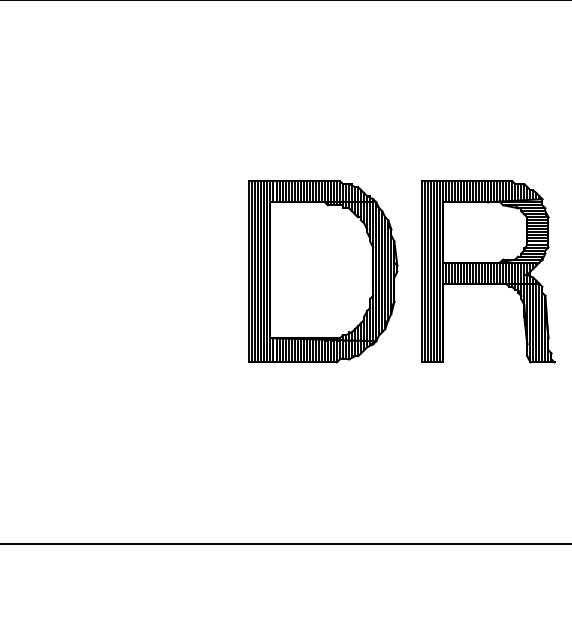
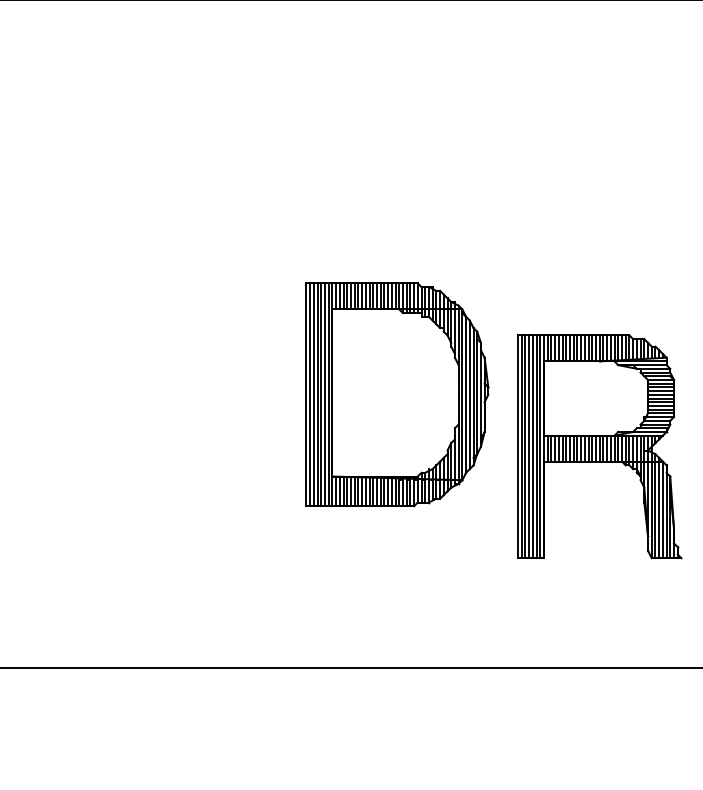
part: (323, 271) -> (397, 394), moved
part: (487, 271) -> (599, 446), moved

